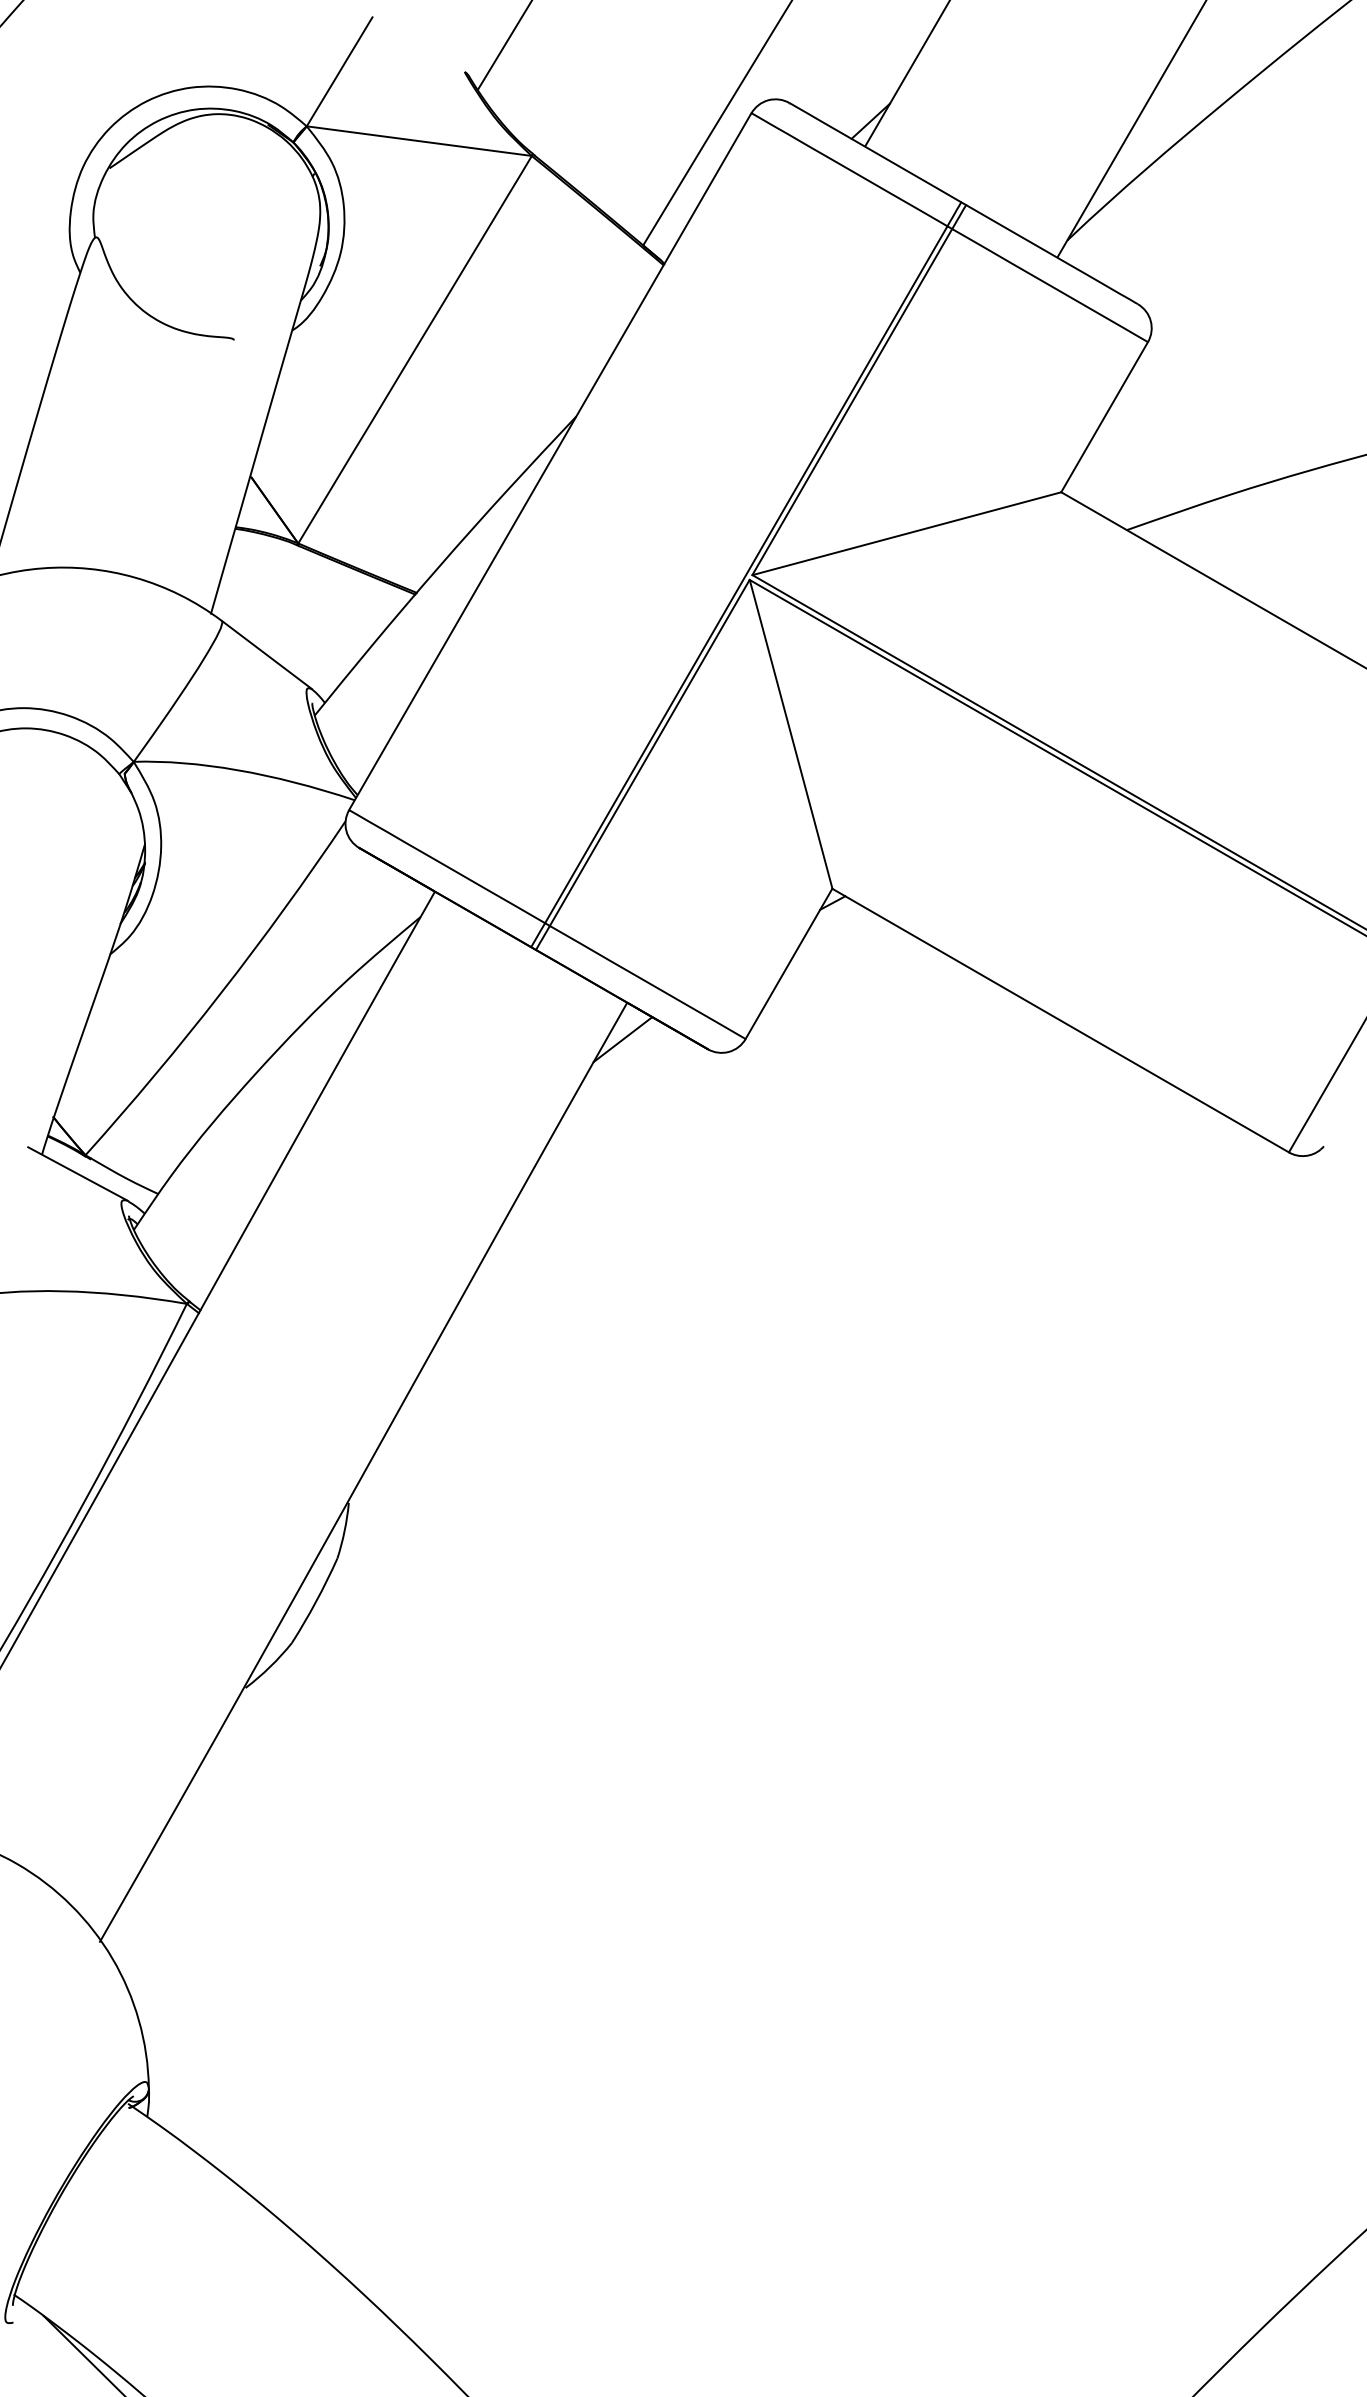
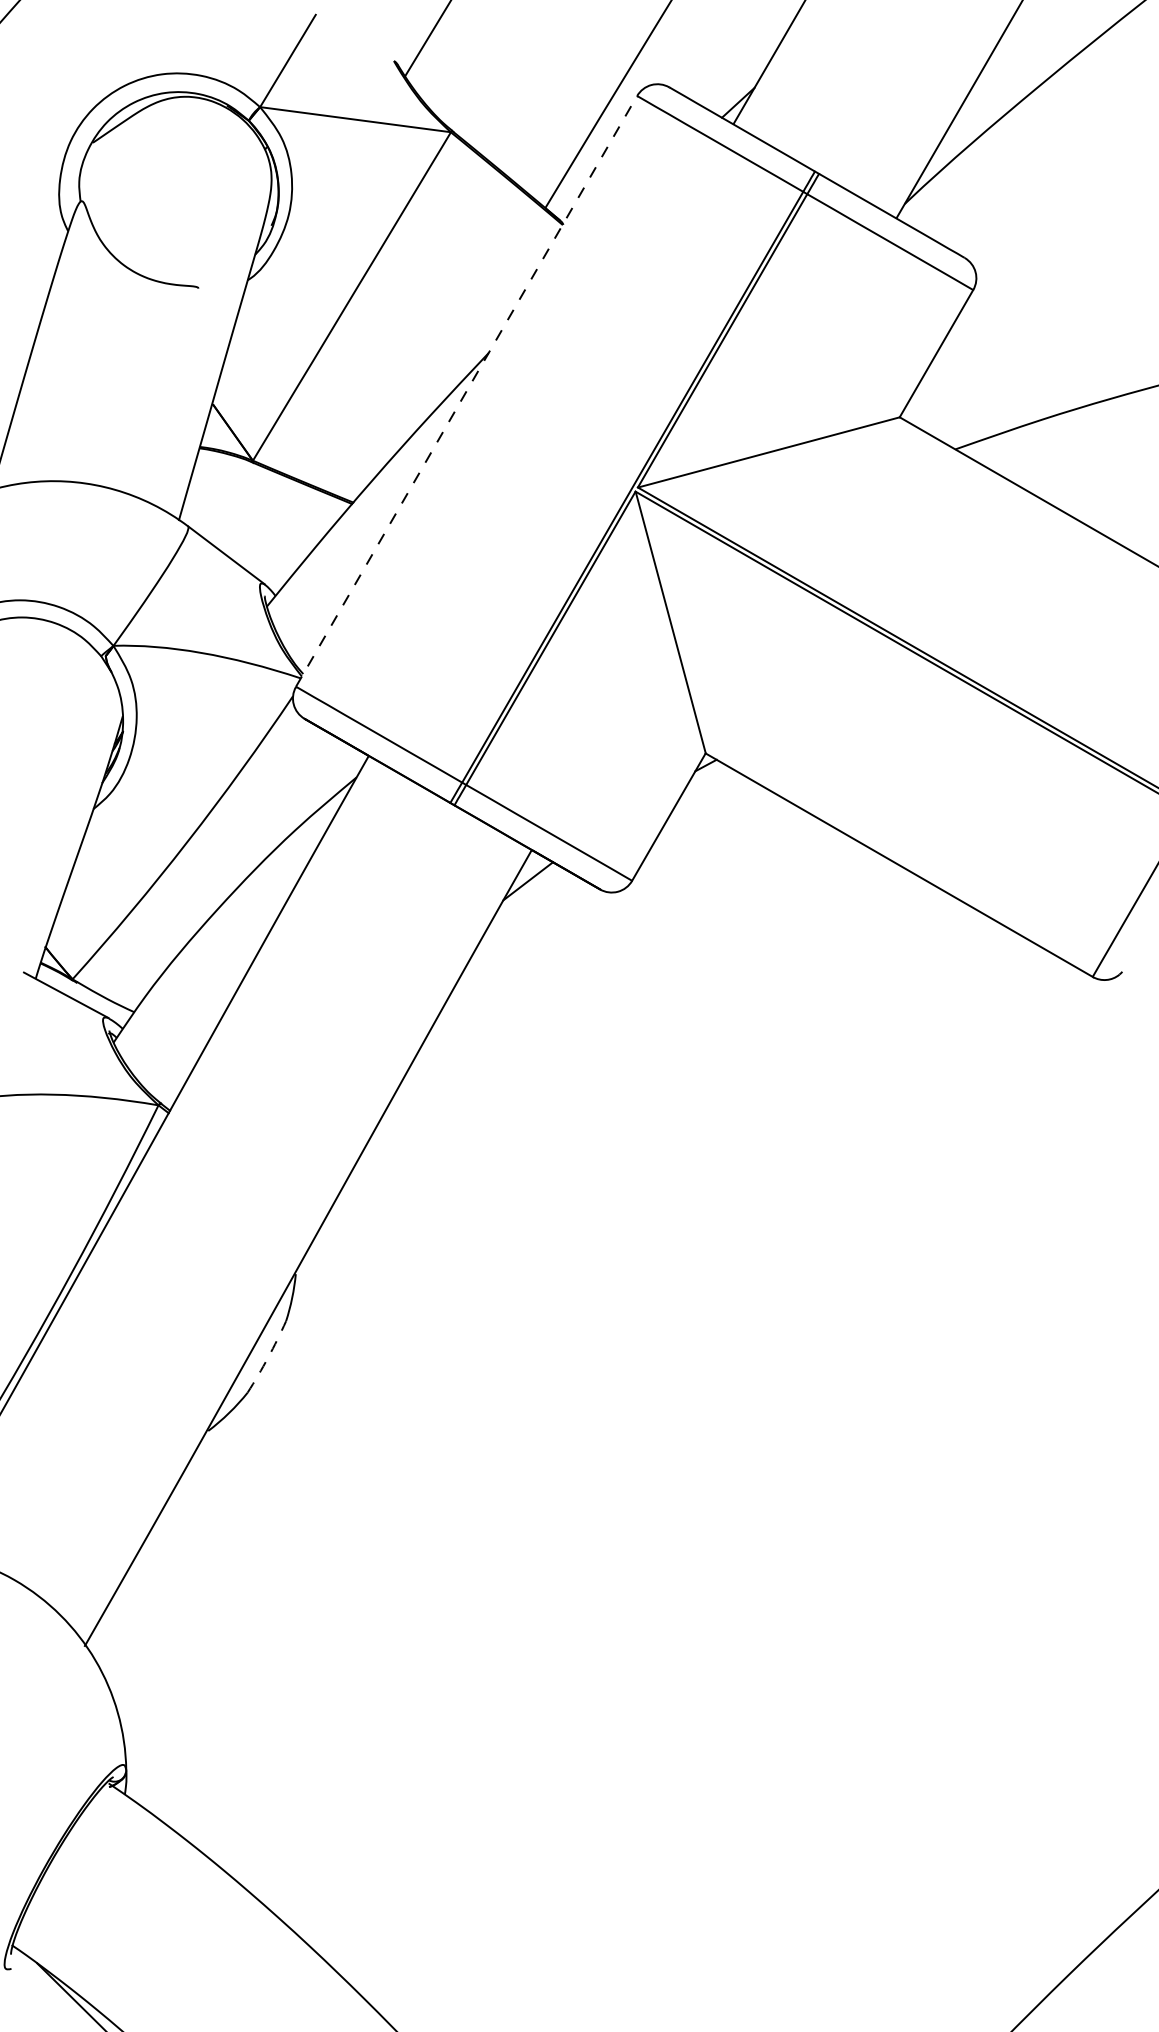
line: (550, 461) -> (466, 391), solid -> dashed
arc: (316, 1601) -> (268, 1357), solid -> dashed

